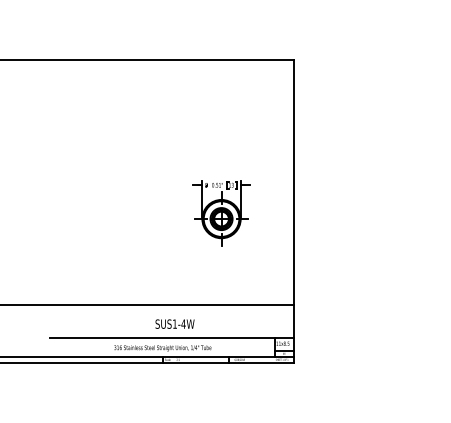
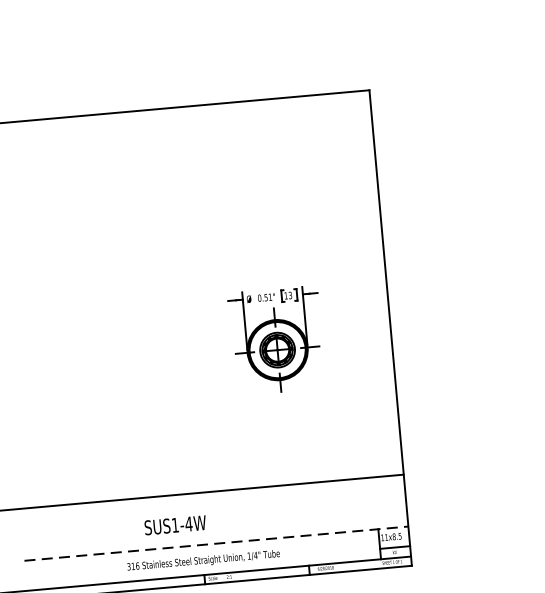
text: (174, 323) -> (174, 524), moved
line: (172, 338) -> (217, 544), solid -> dashed

